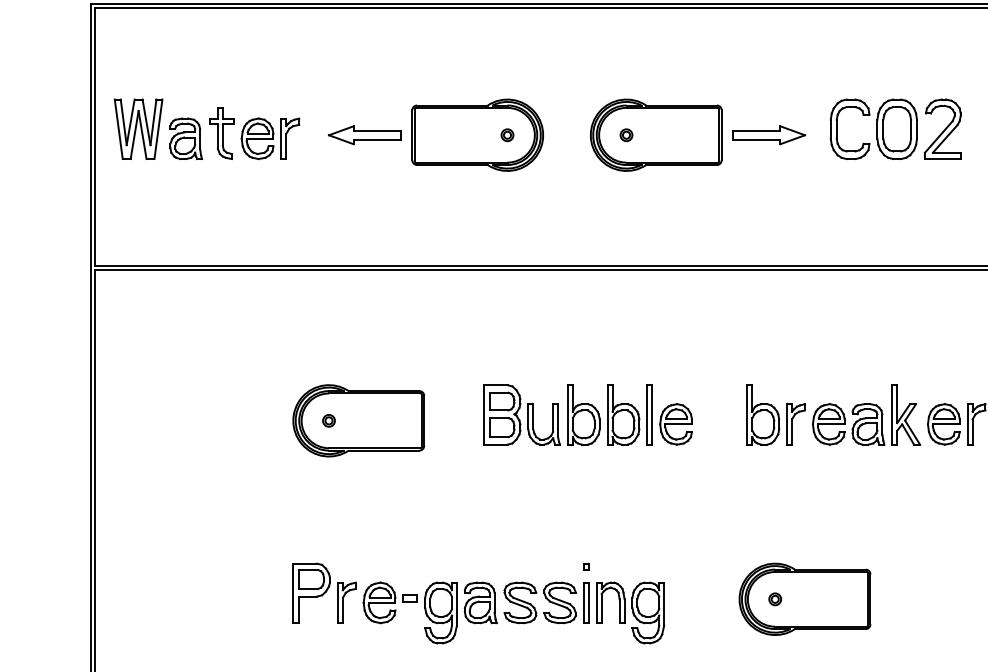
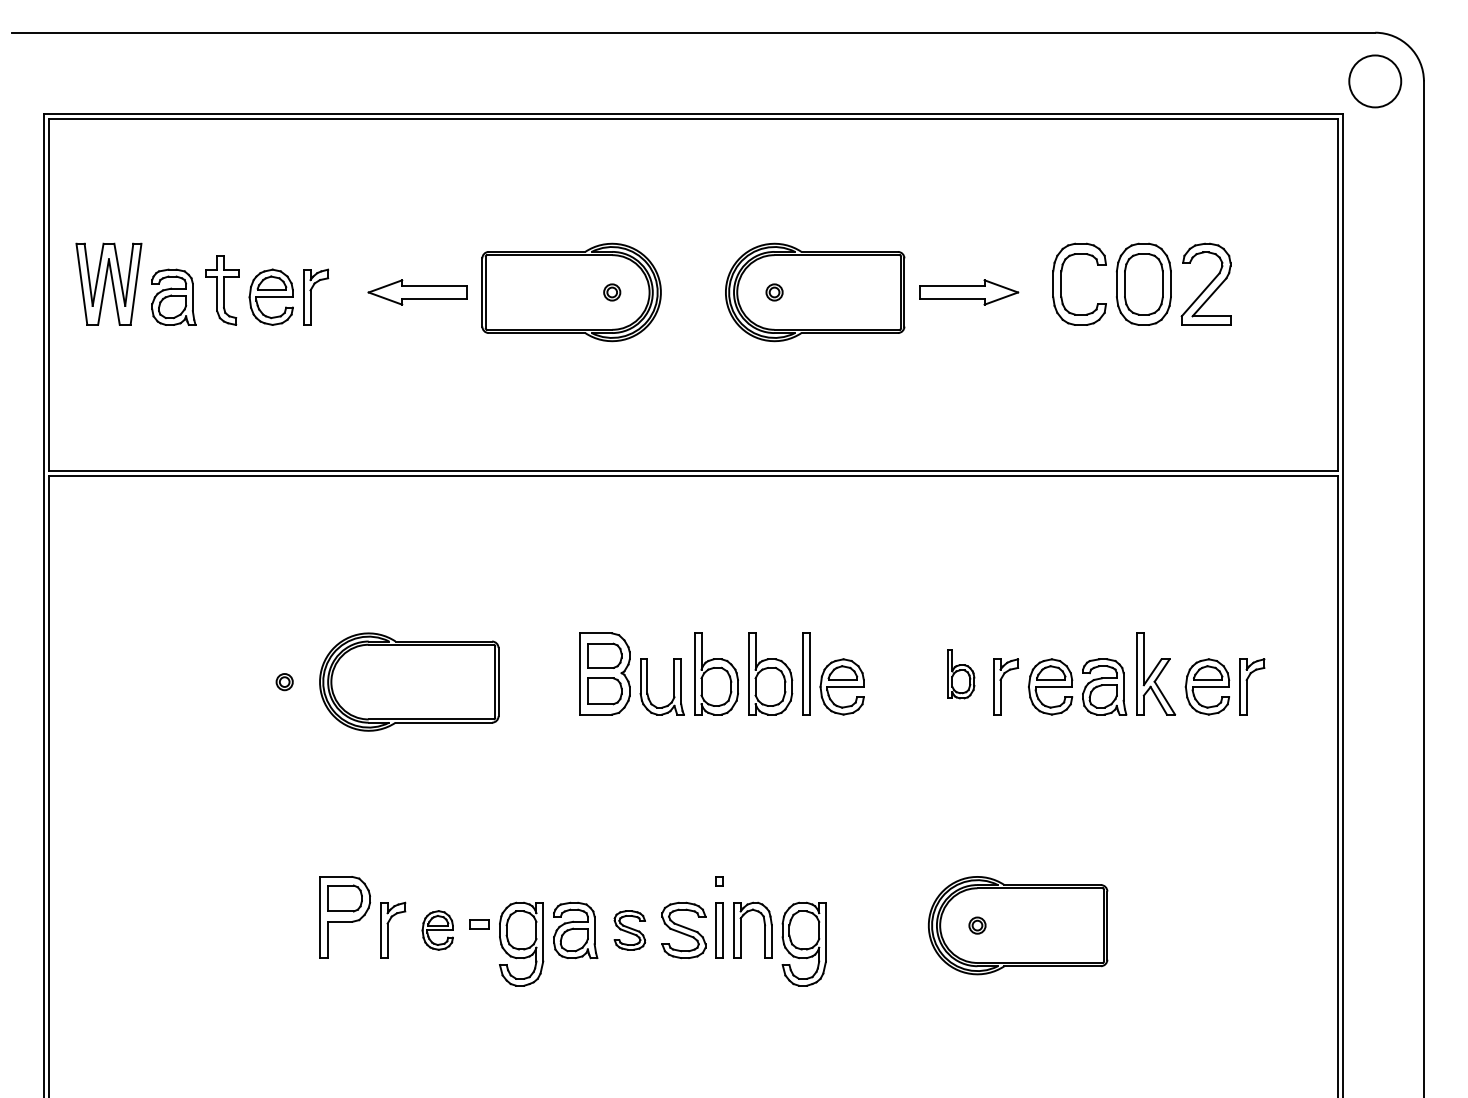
part: (763, 414) -> (961, 673), size x0.6
part: (328, 421) -> (284, 682), moved
part: (379, 602) -> (437, 930), size x0.7
part: (520, 602) -> (629, 930), size x0.7

